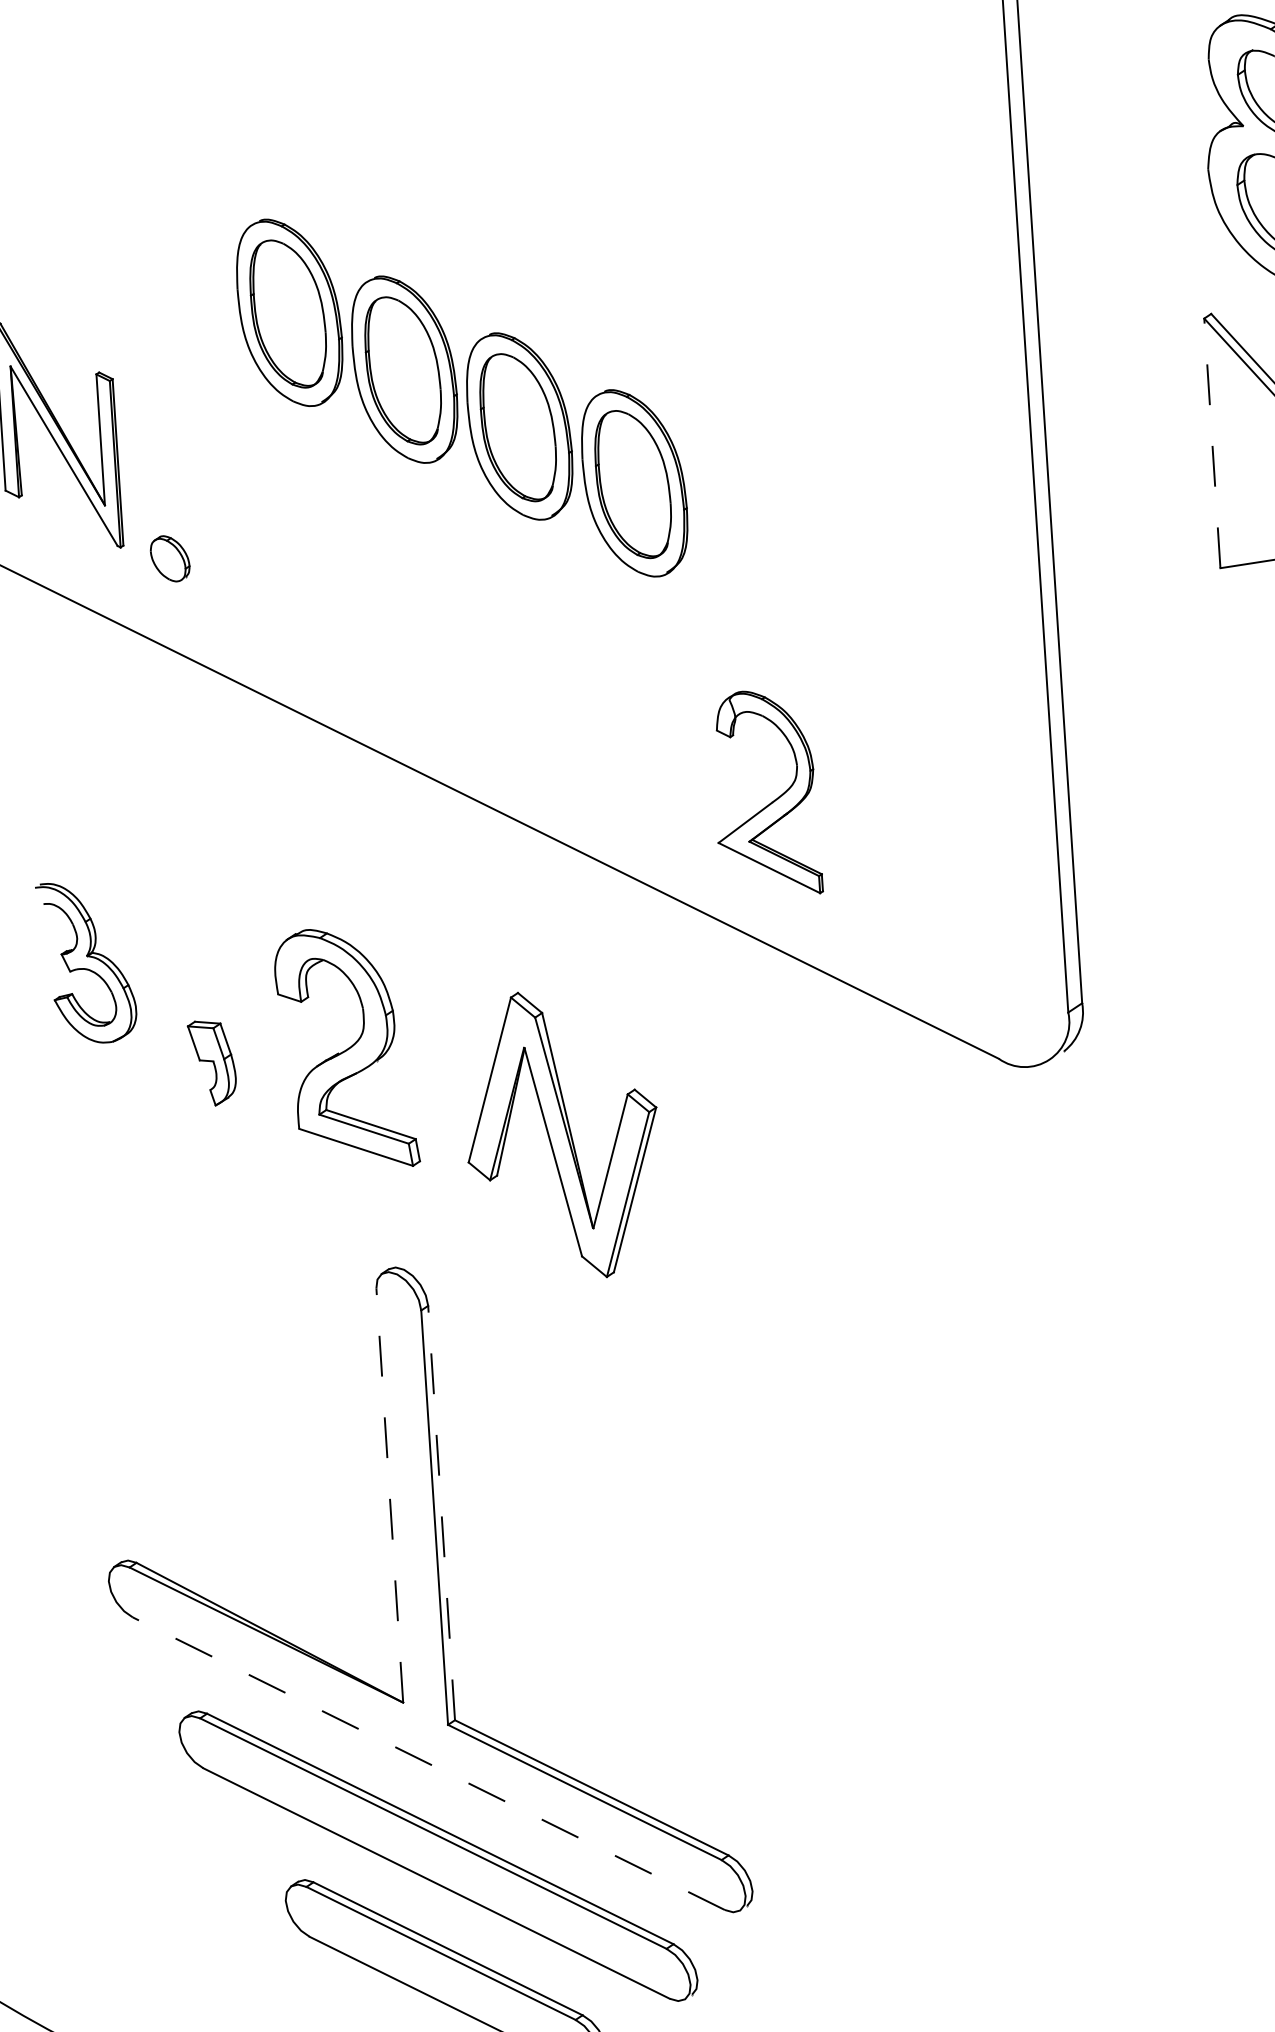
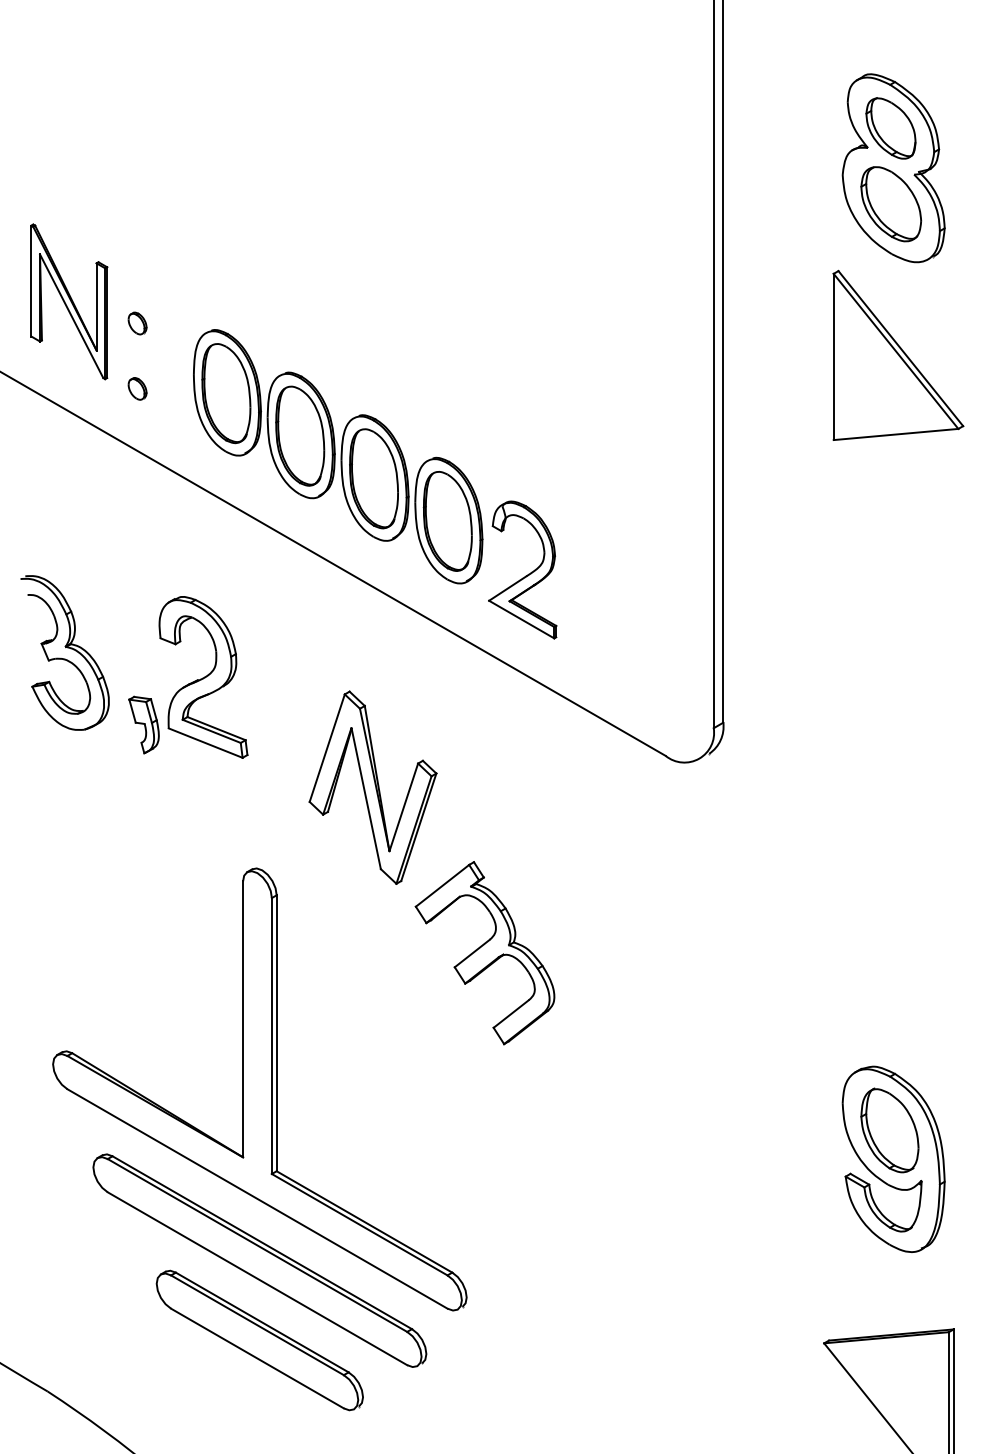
part: (462, 397) -> (338, 456), moved
line: (1212, 442) -> (833, 356), dashed -> solid
part: (163, 460) -> (137, 323), added
part: (169, 558) -> (137, 388), size x0.71
part: (85, 961) -> (64, 652), size x1.43
part: (346, 1049) -> (203, 677), moved
part: (745, 1373) -> (484, 953), added
line: (390, 1495) -> (243, 1019), dashed -> solid
line: (441, 1513) -> (276, 1033), dashed -> solid
line: (428, 1763) -> (257, 1198), dashed -> solid

